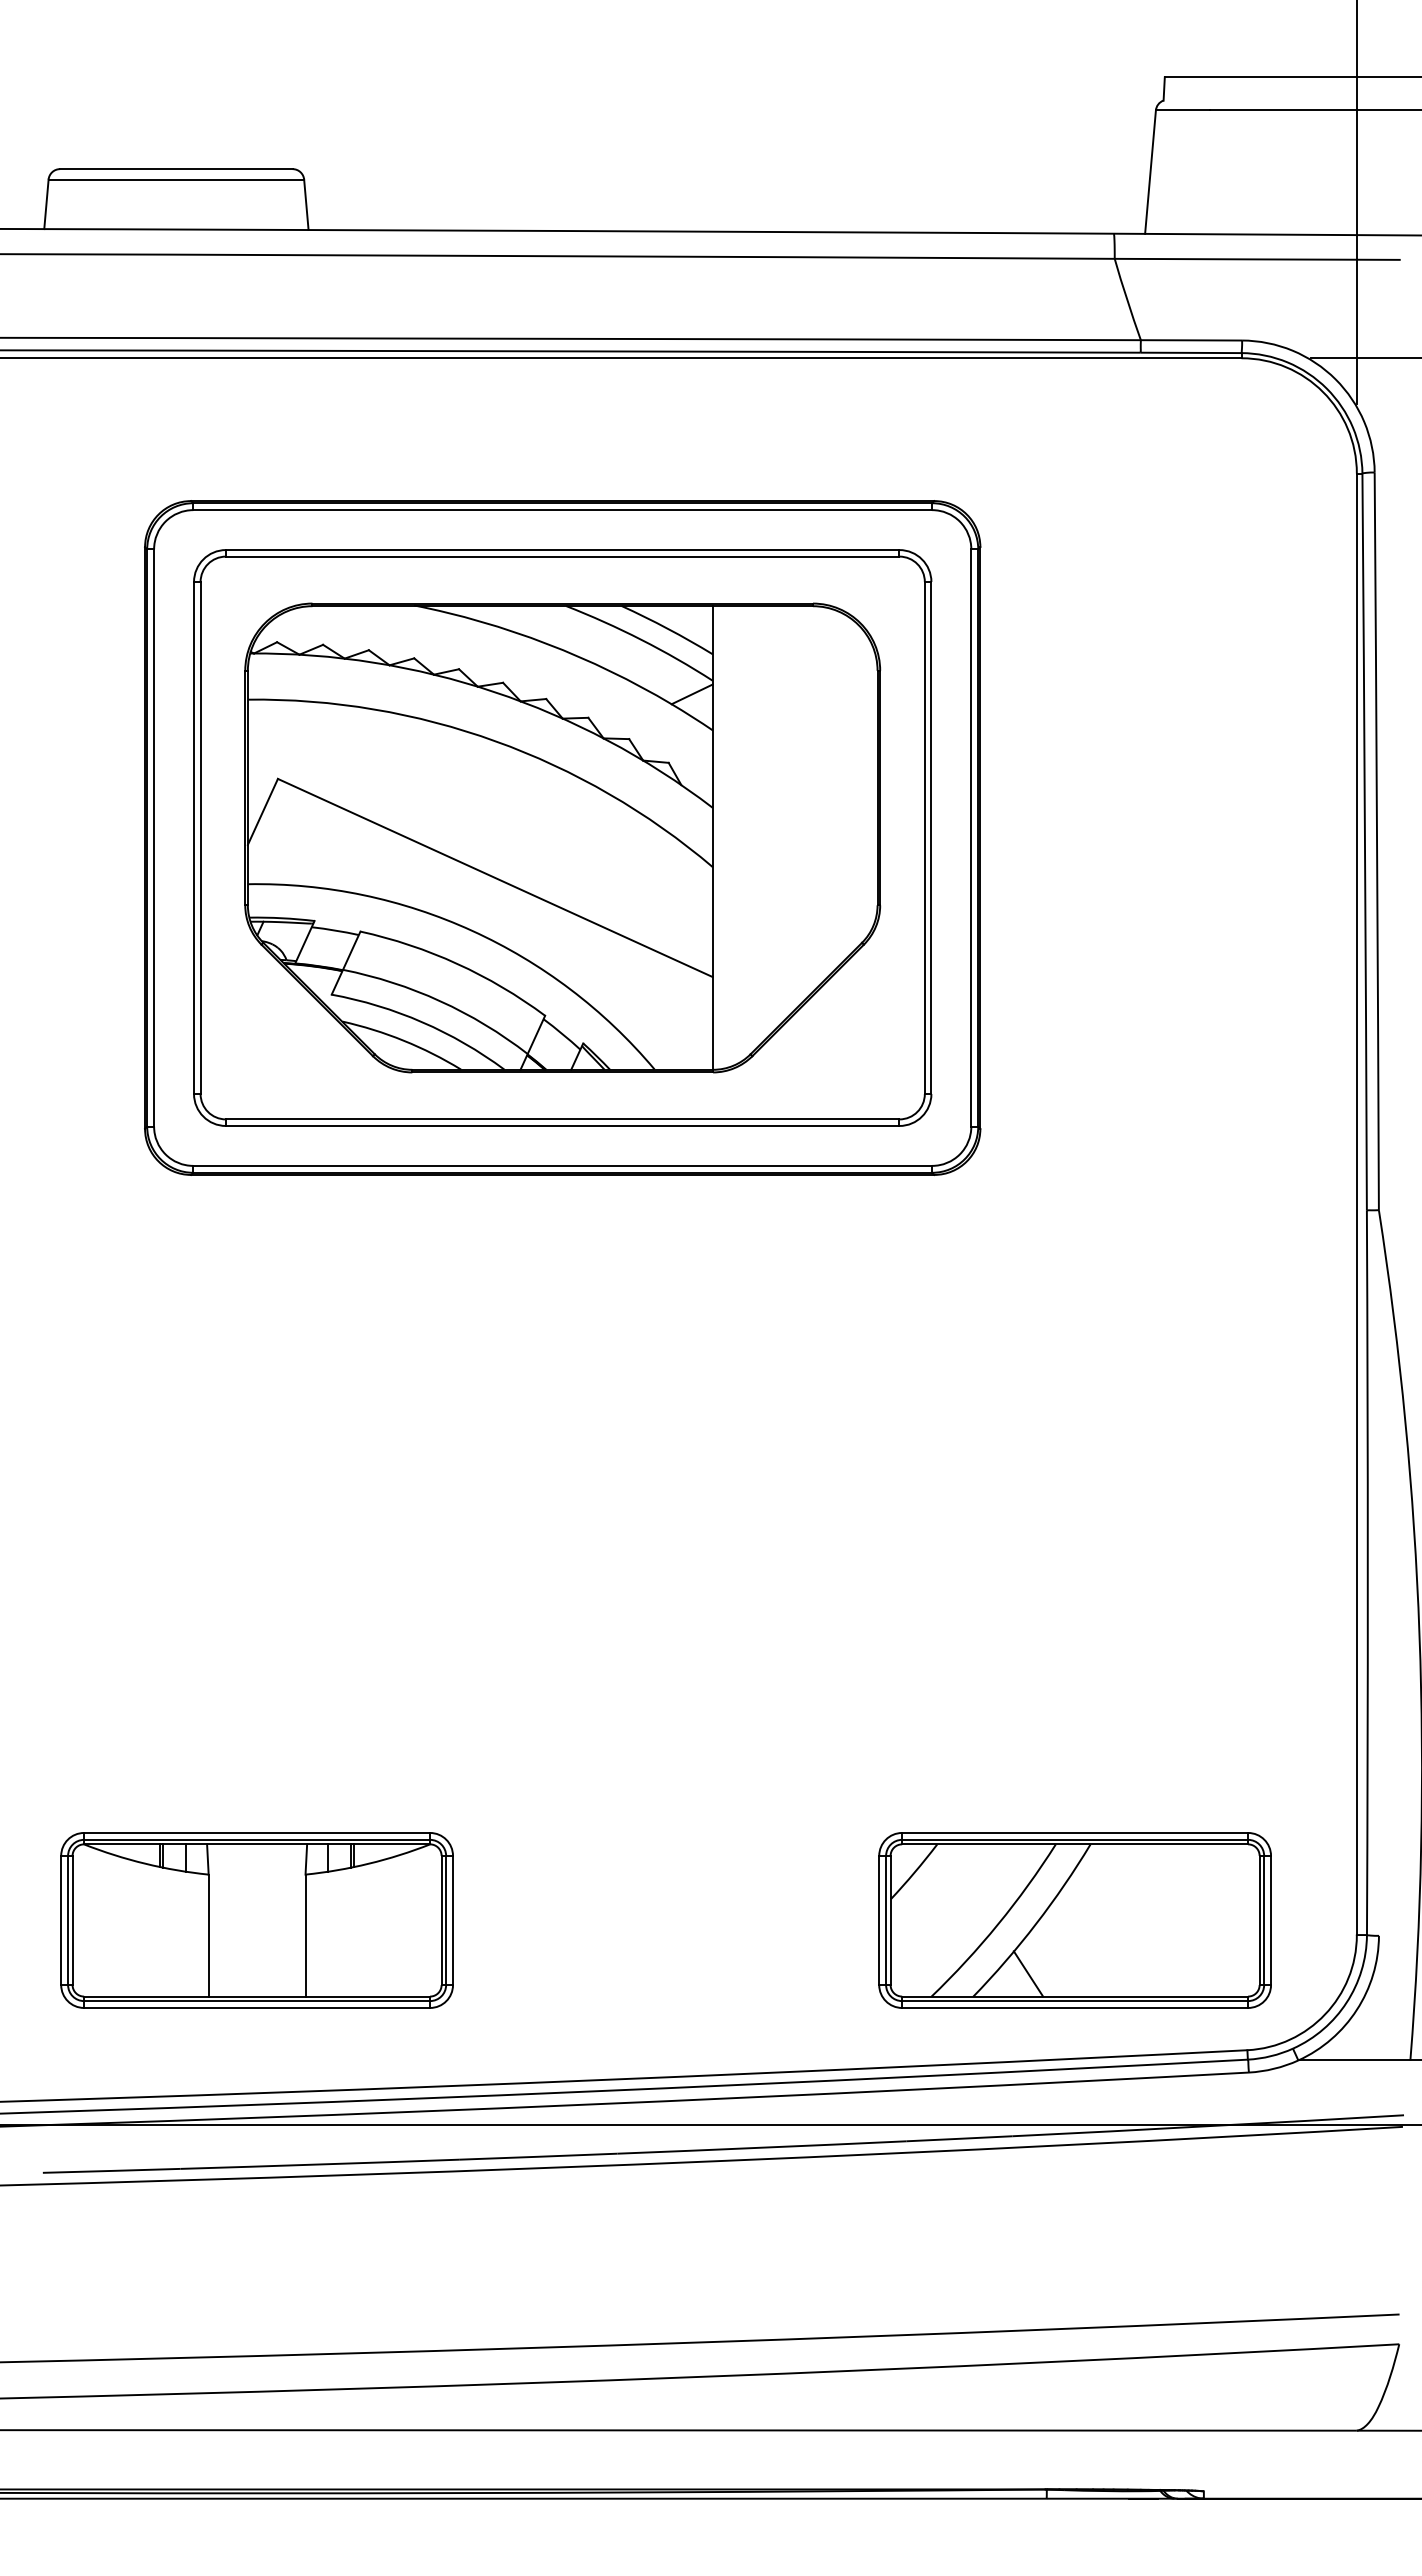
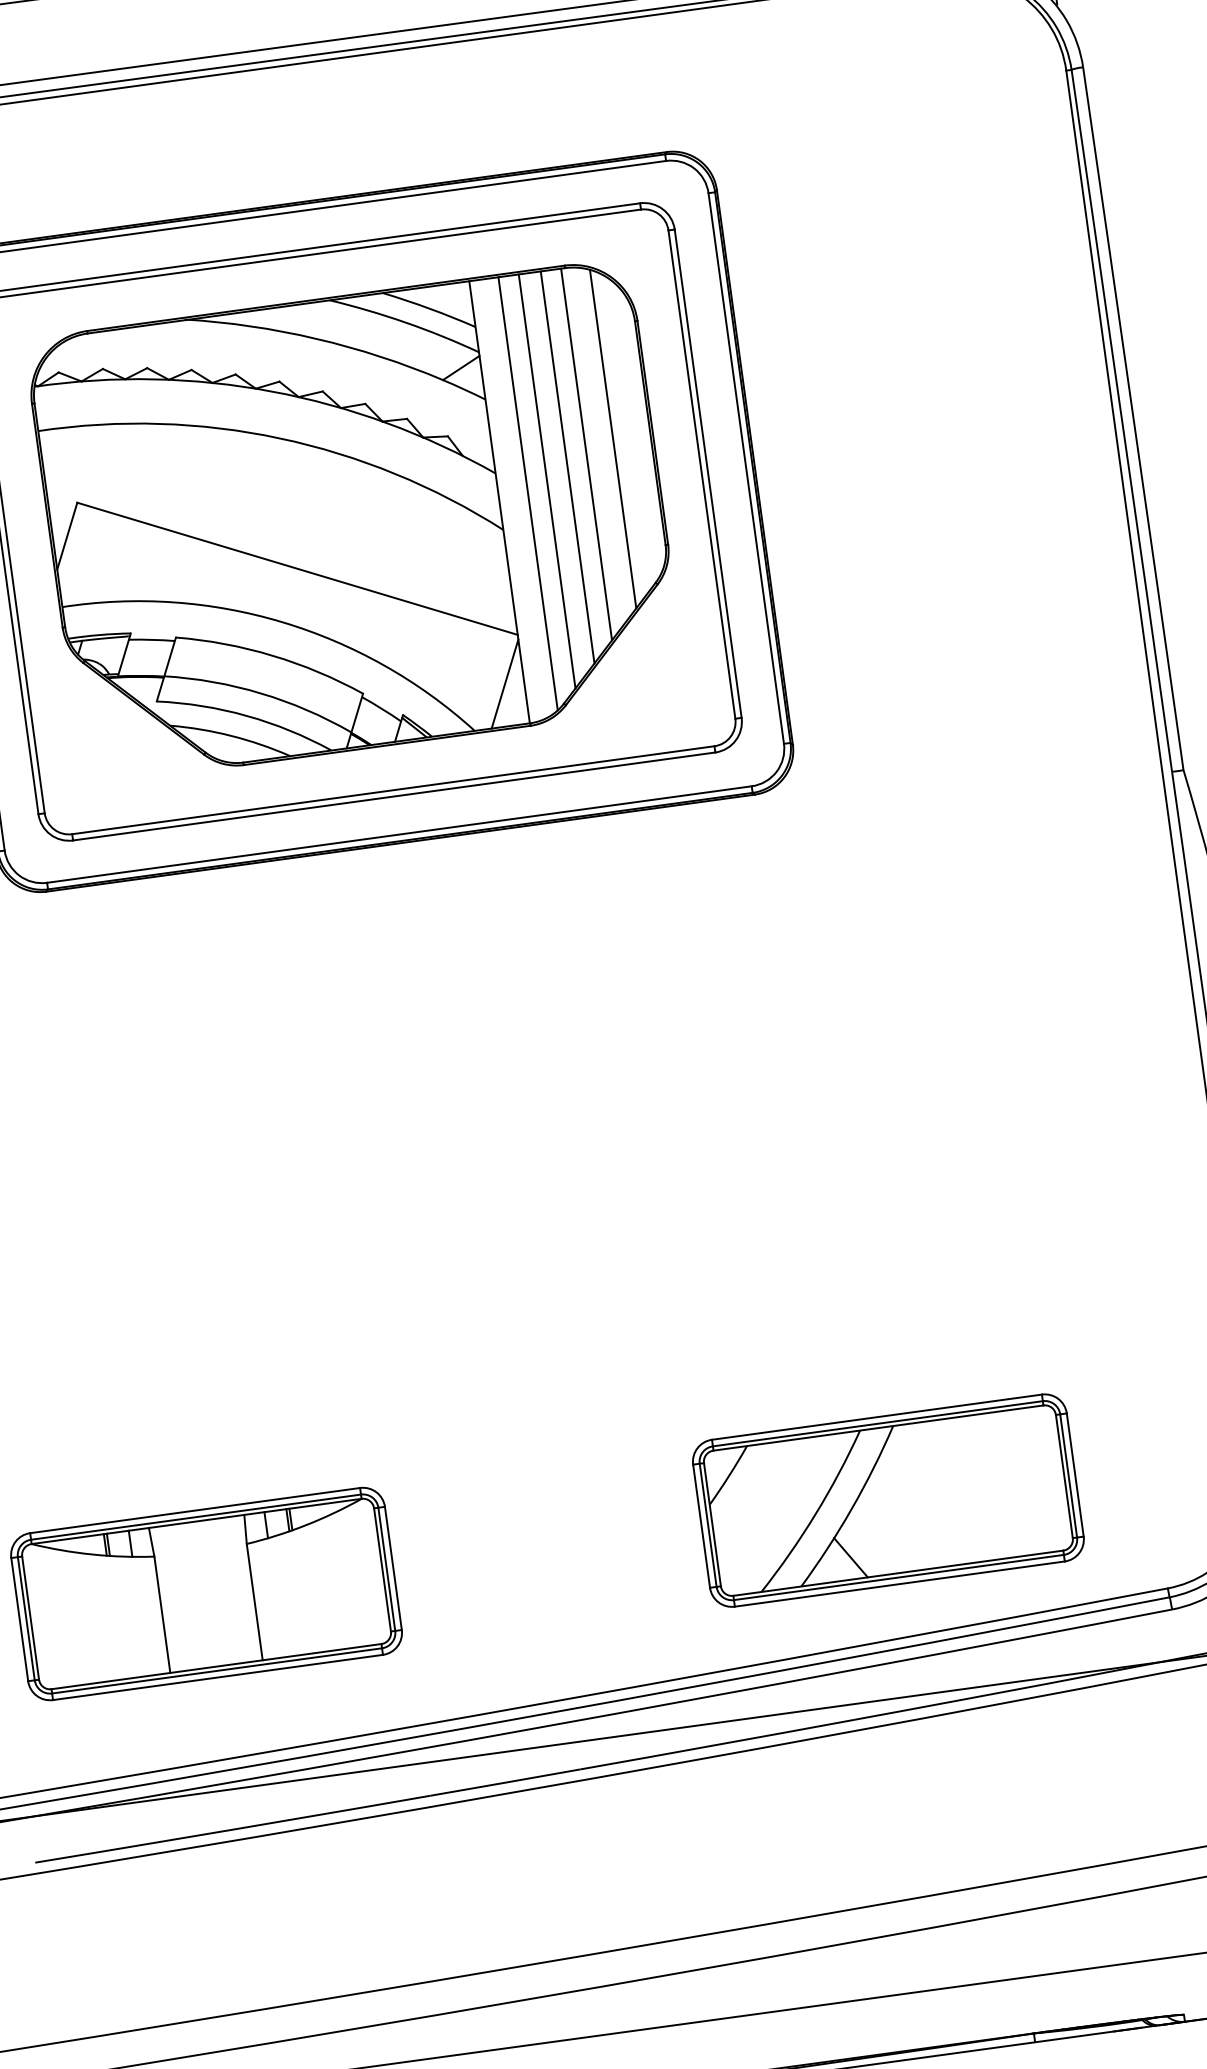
line: (838, 788) -> (613, 438), added
line: (808, 800) -> (586, 454), added
line: (787, 811) -> (567, 467), added
line: (764, 823) -> (547, 481), added
line: (743, 833) -> (528, 493), added
line: (692, 1025) -> (504, 683), added
part: (1074, 1920) -> (887, 1500), moved

